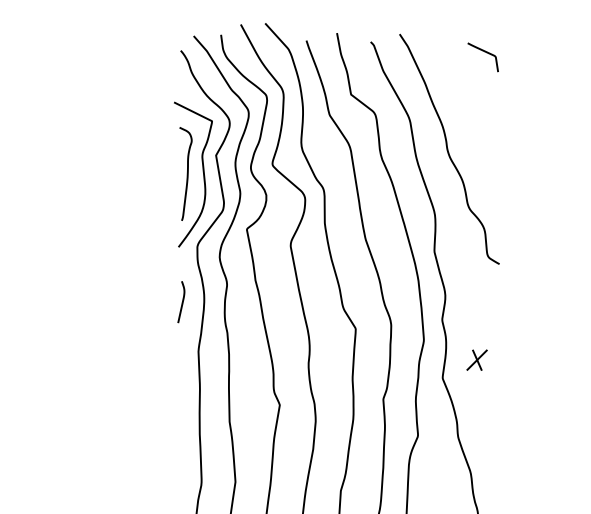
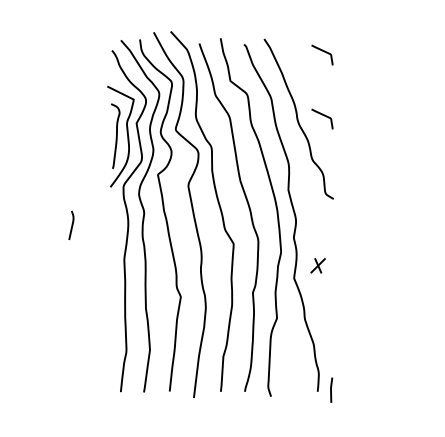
curve: (486, 145) -> (324, 116), added
curve: (181, 300) -> (71, 224), moved

